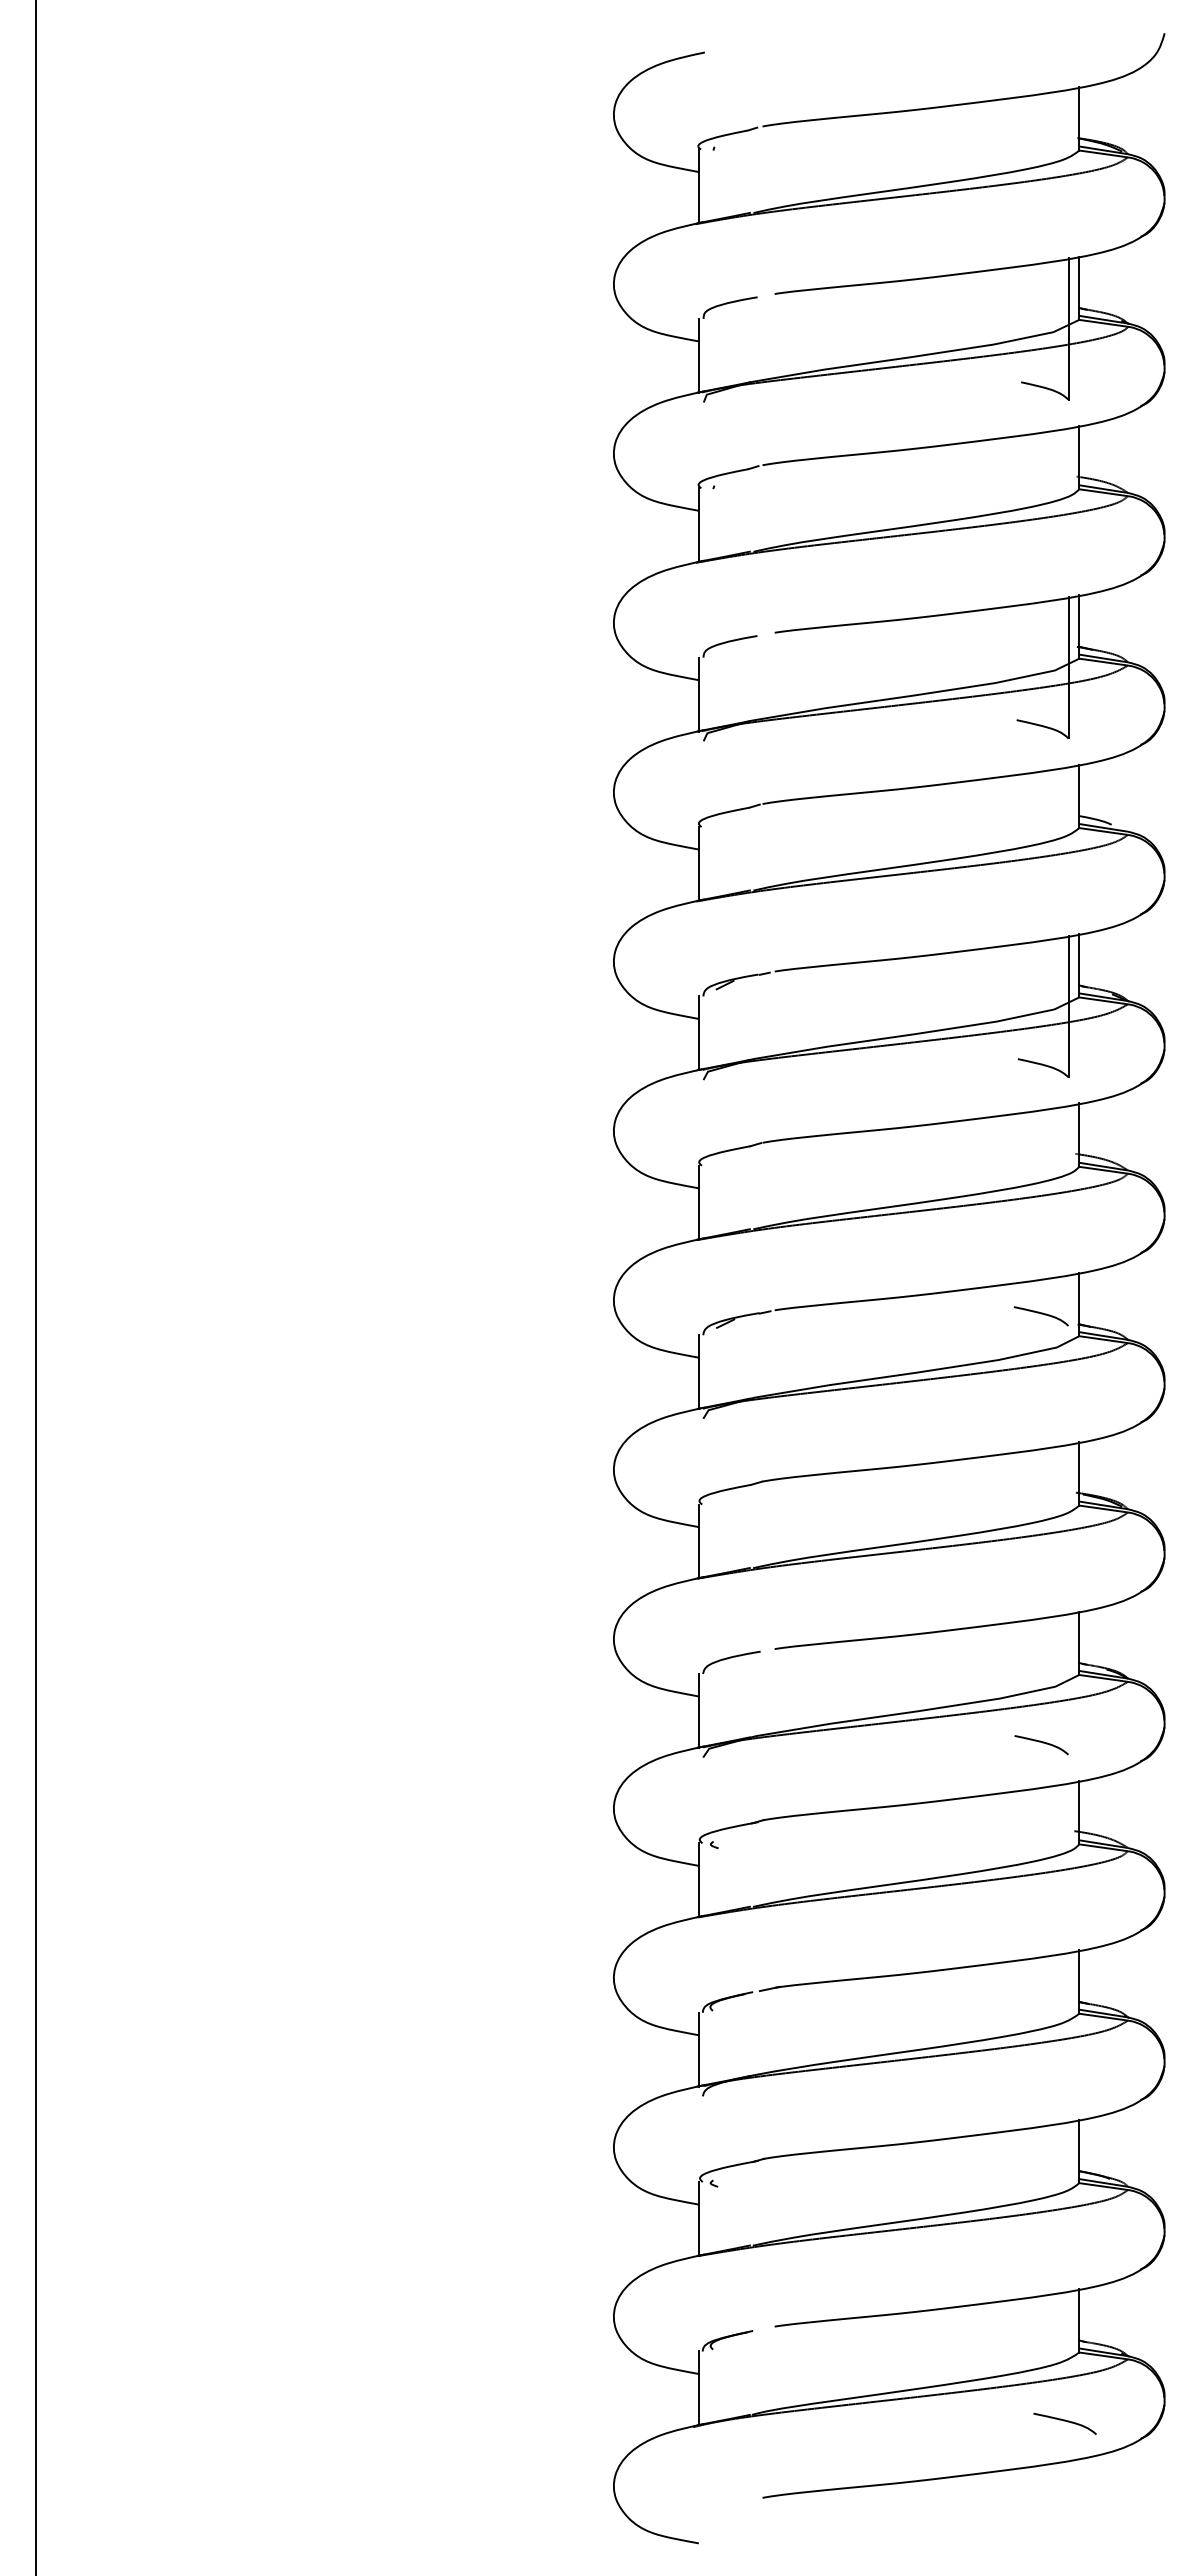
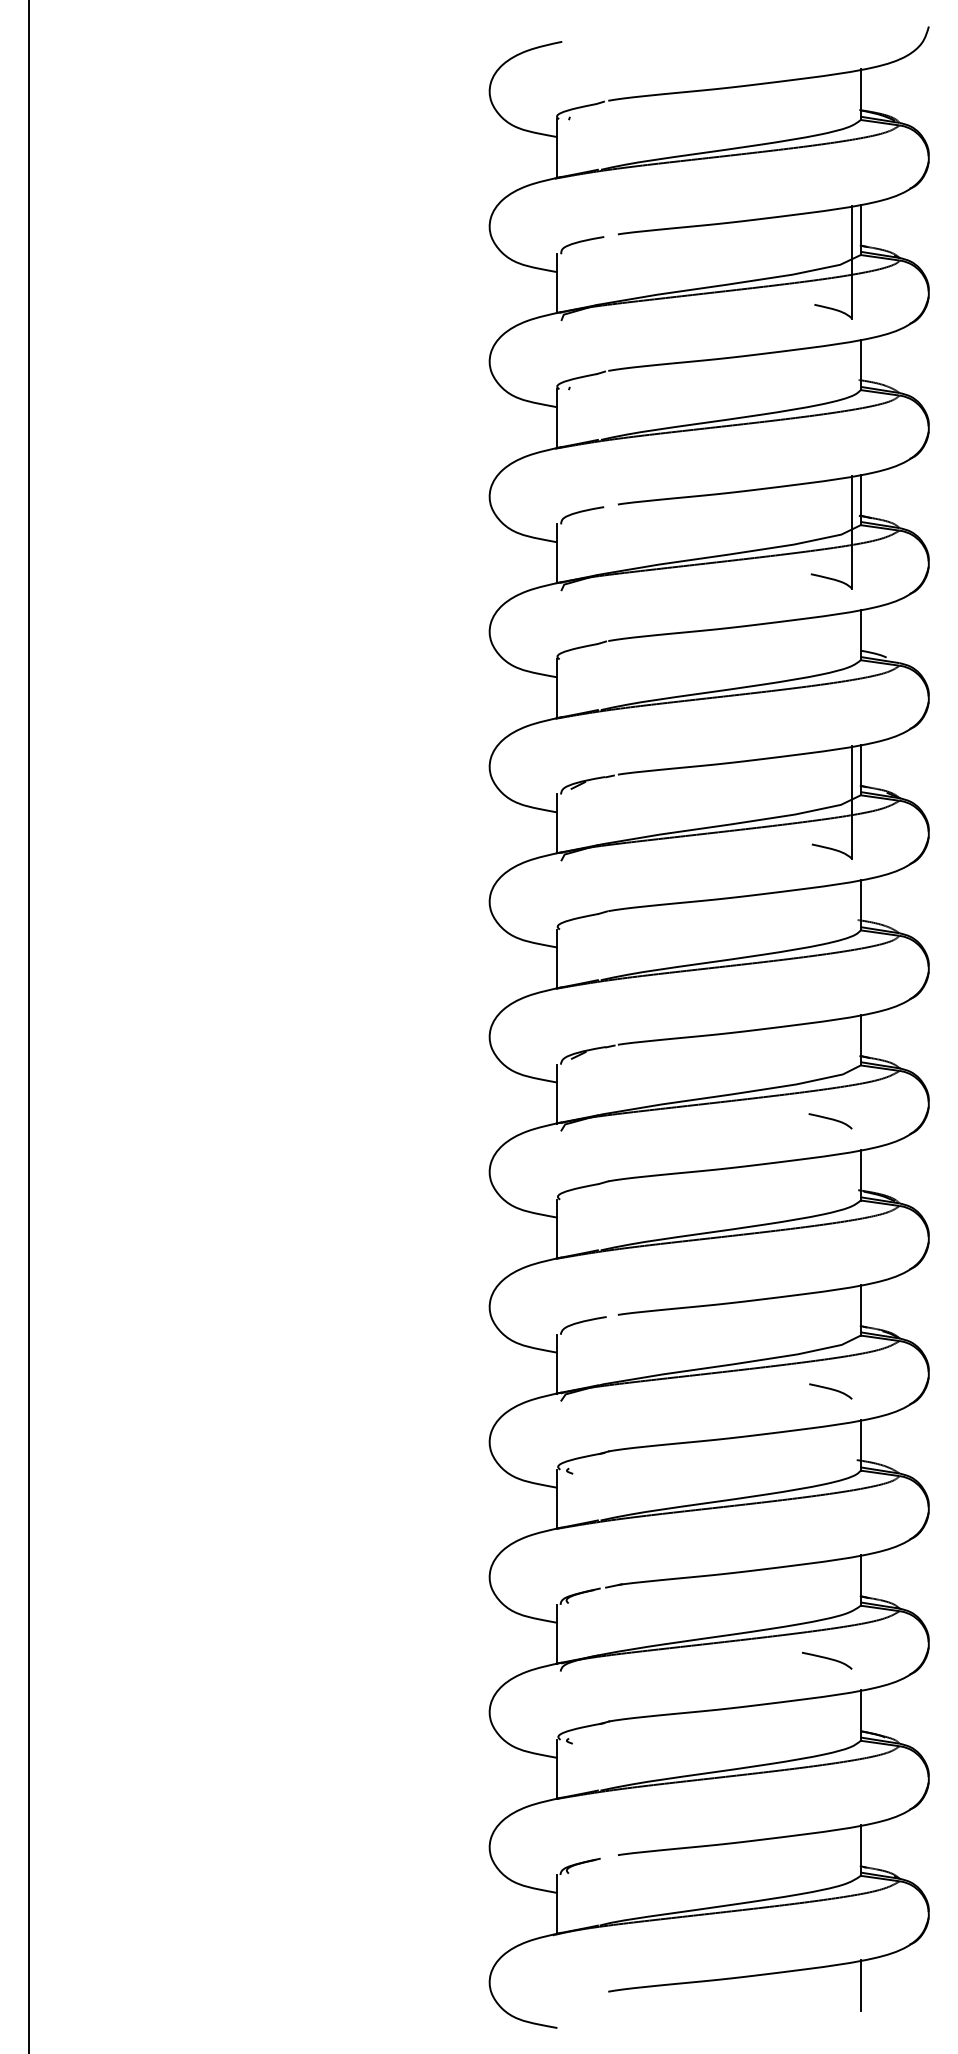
curve: (1041, 1314) -> (830, 1119), moved
curve: (1064, 2421) -> (826, 1658), moved
line: (1079, 2489) -> (860, 1985), added

